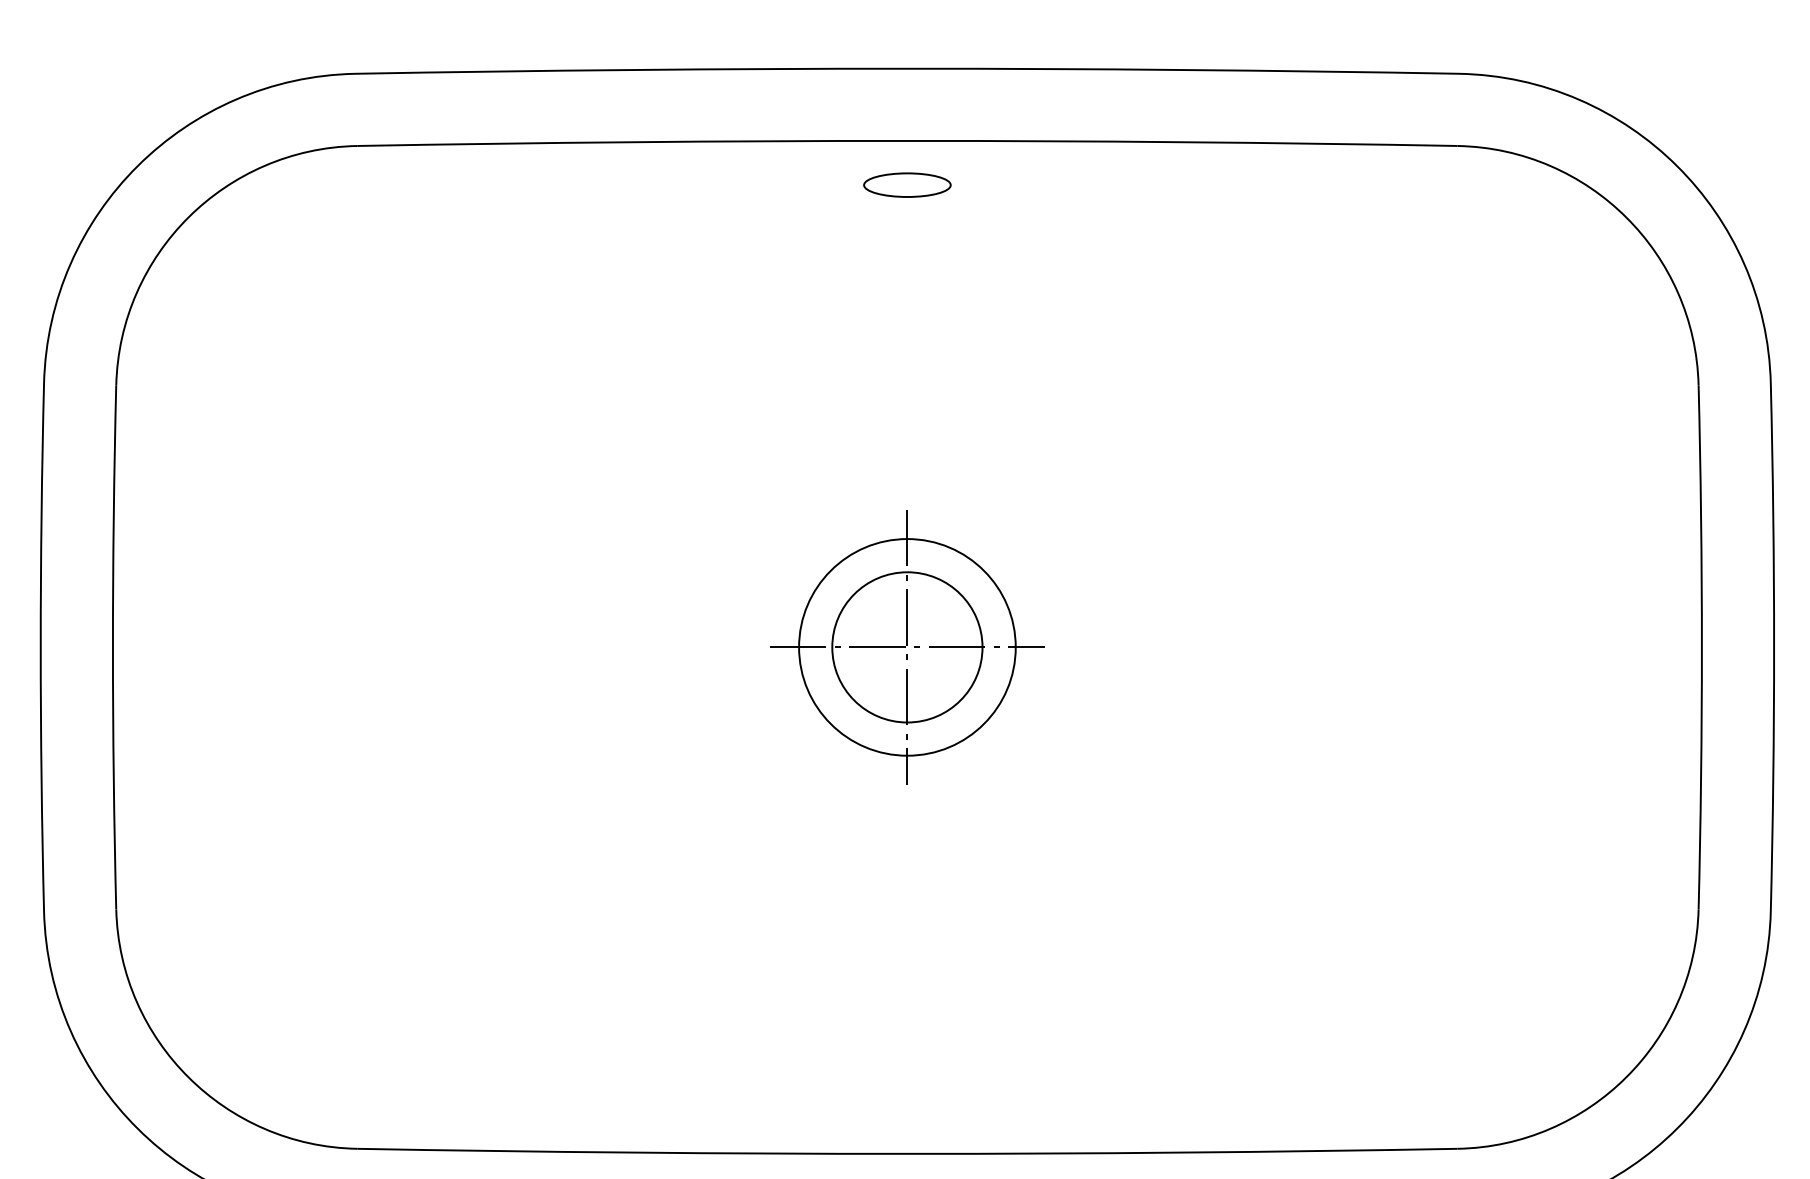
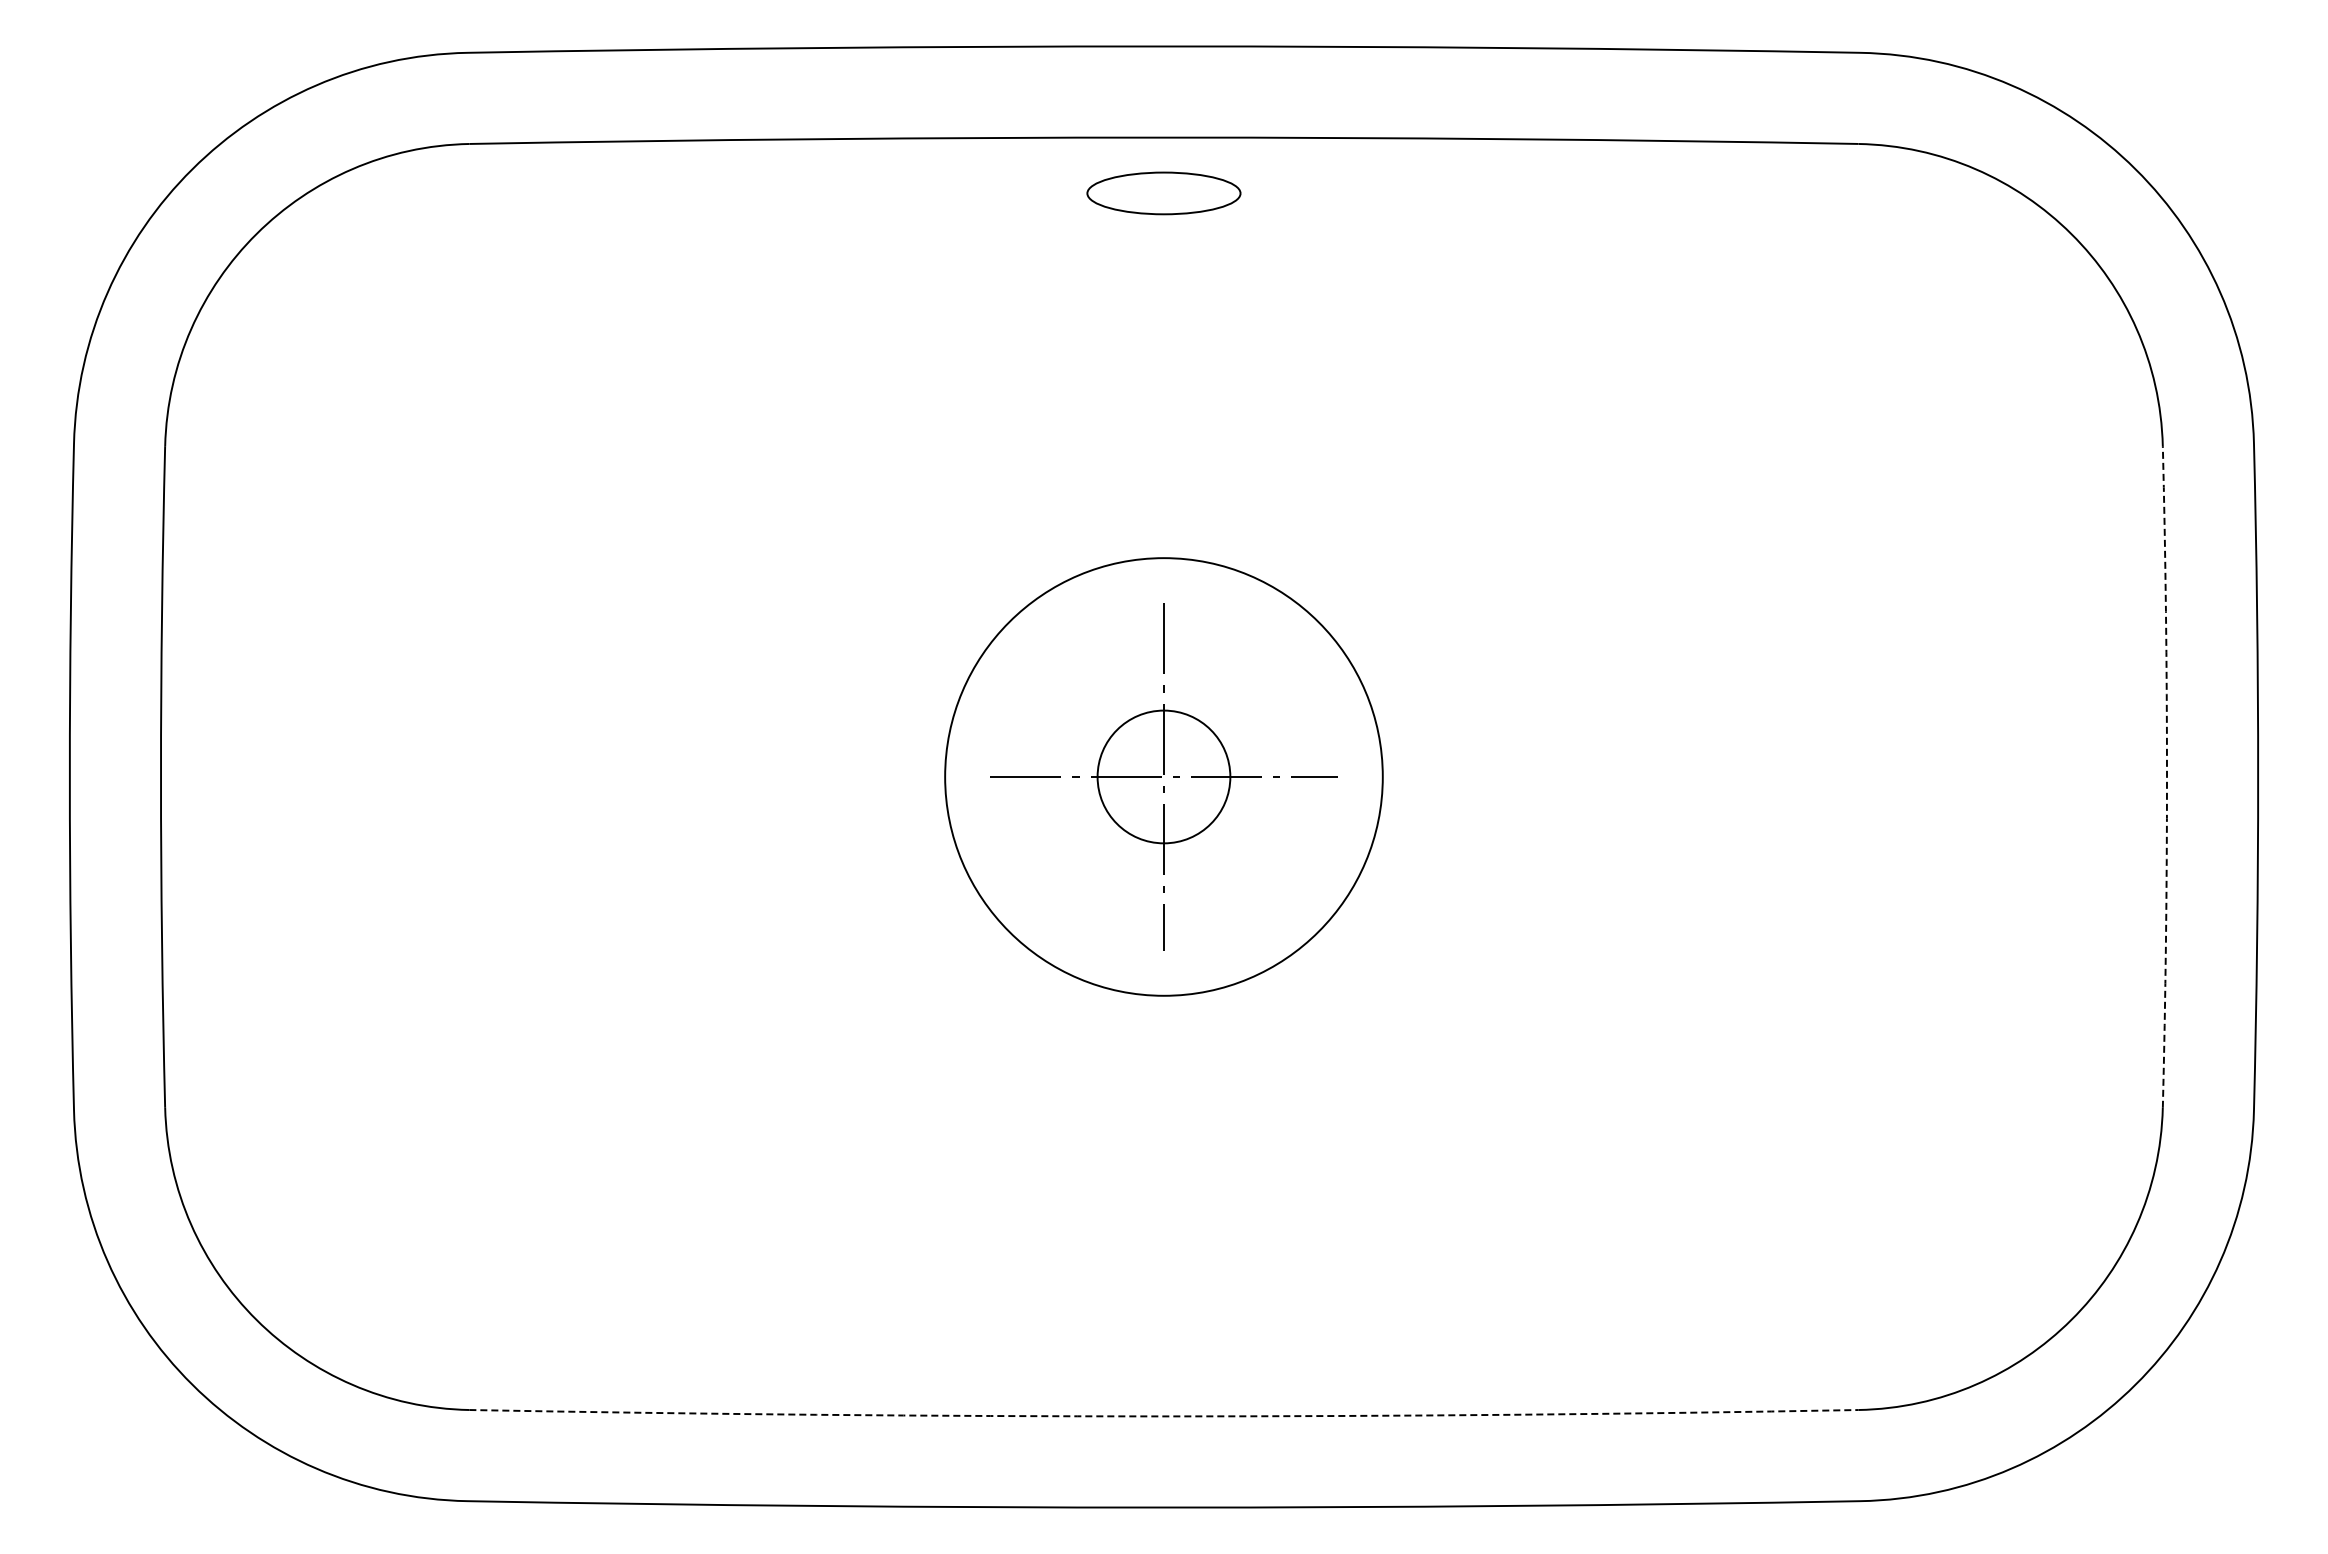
part: (907, 185) -> (1163, 193), size x1.4
circle: (907, 647) -> (1163, 776), size x0.7
circle: (907, 647) -> (1163, 776), size x1.6
arc: (1702, 647) -> (2167, 776), solid -> dashed
arc: (907, 1153) -> (1163, 1416), solid -> dashed

